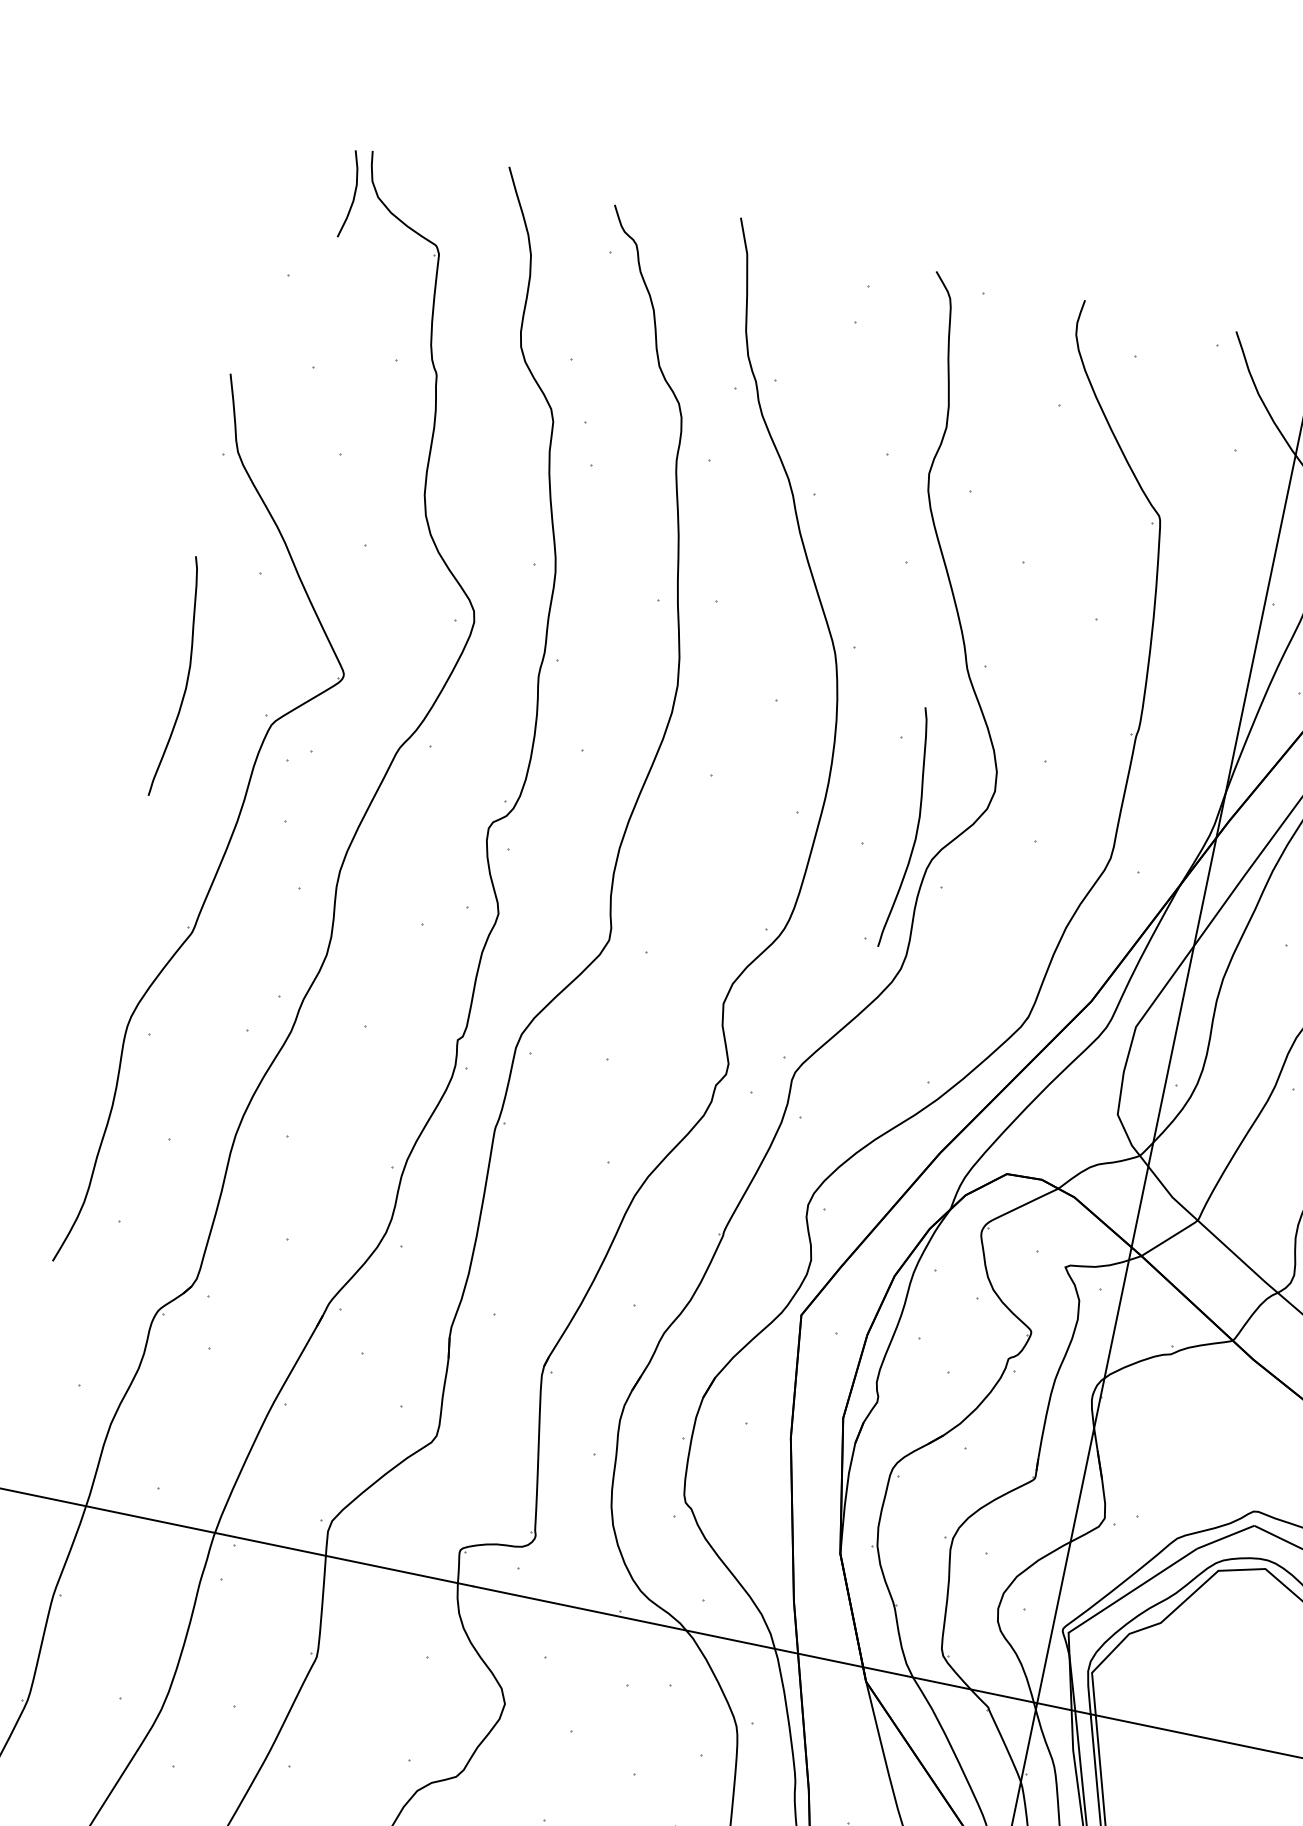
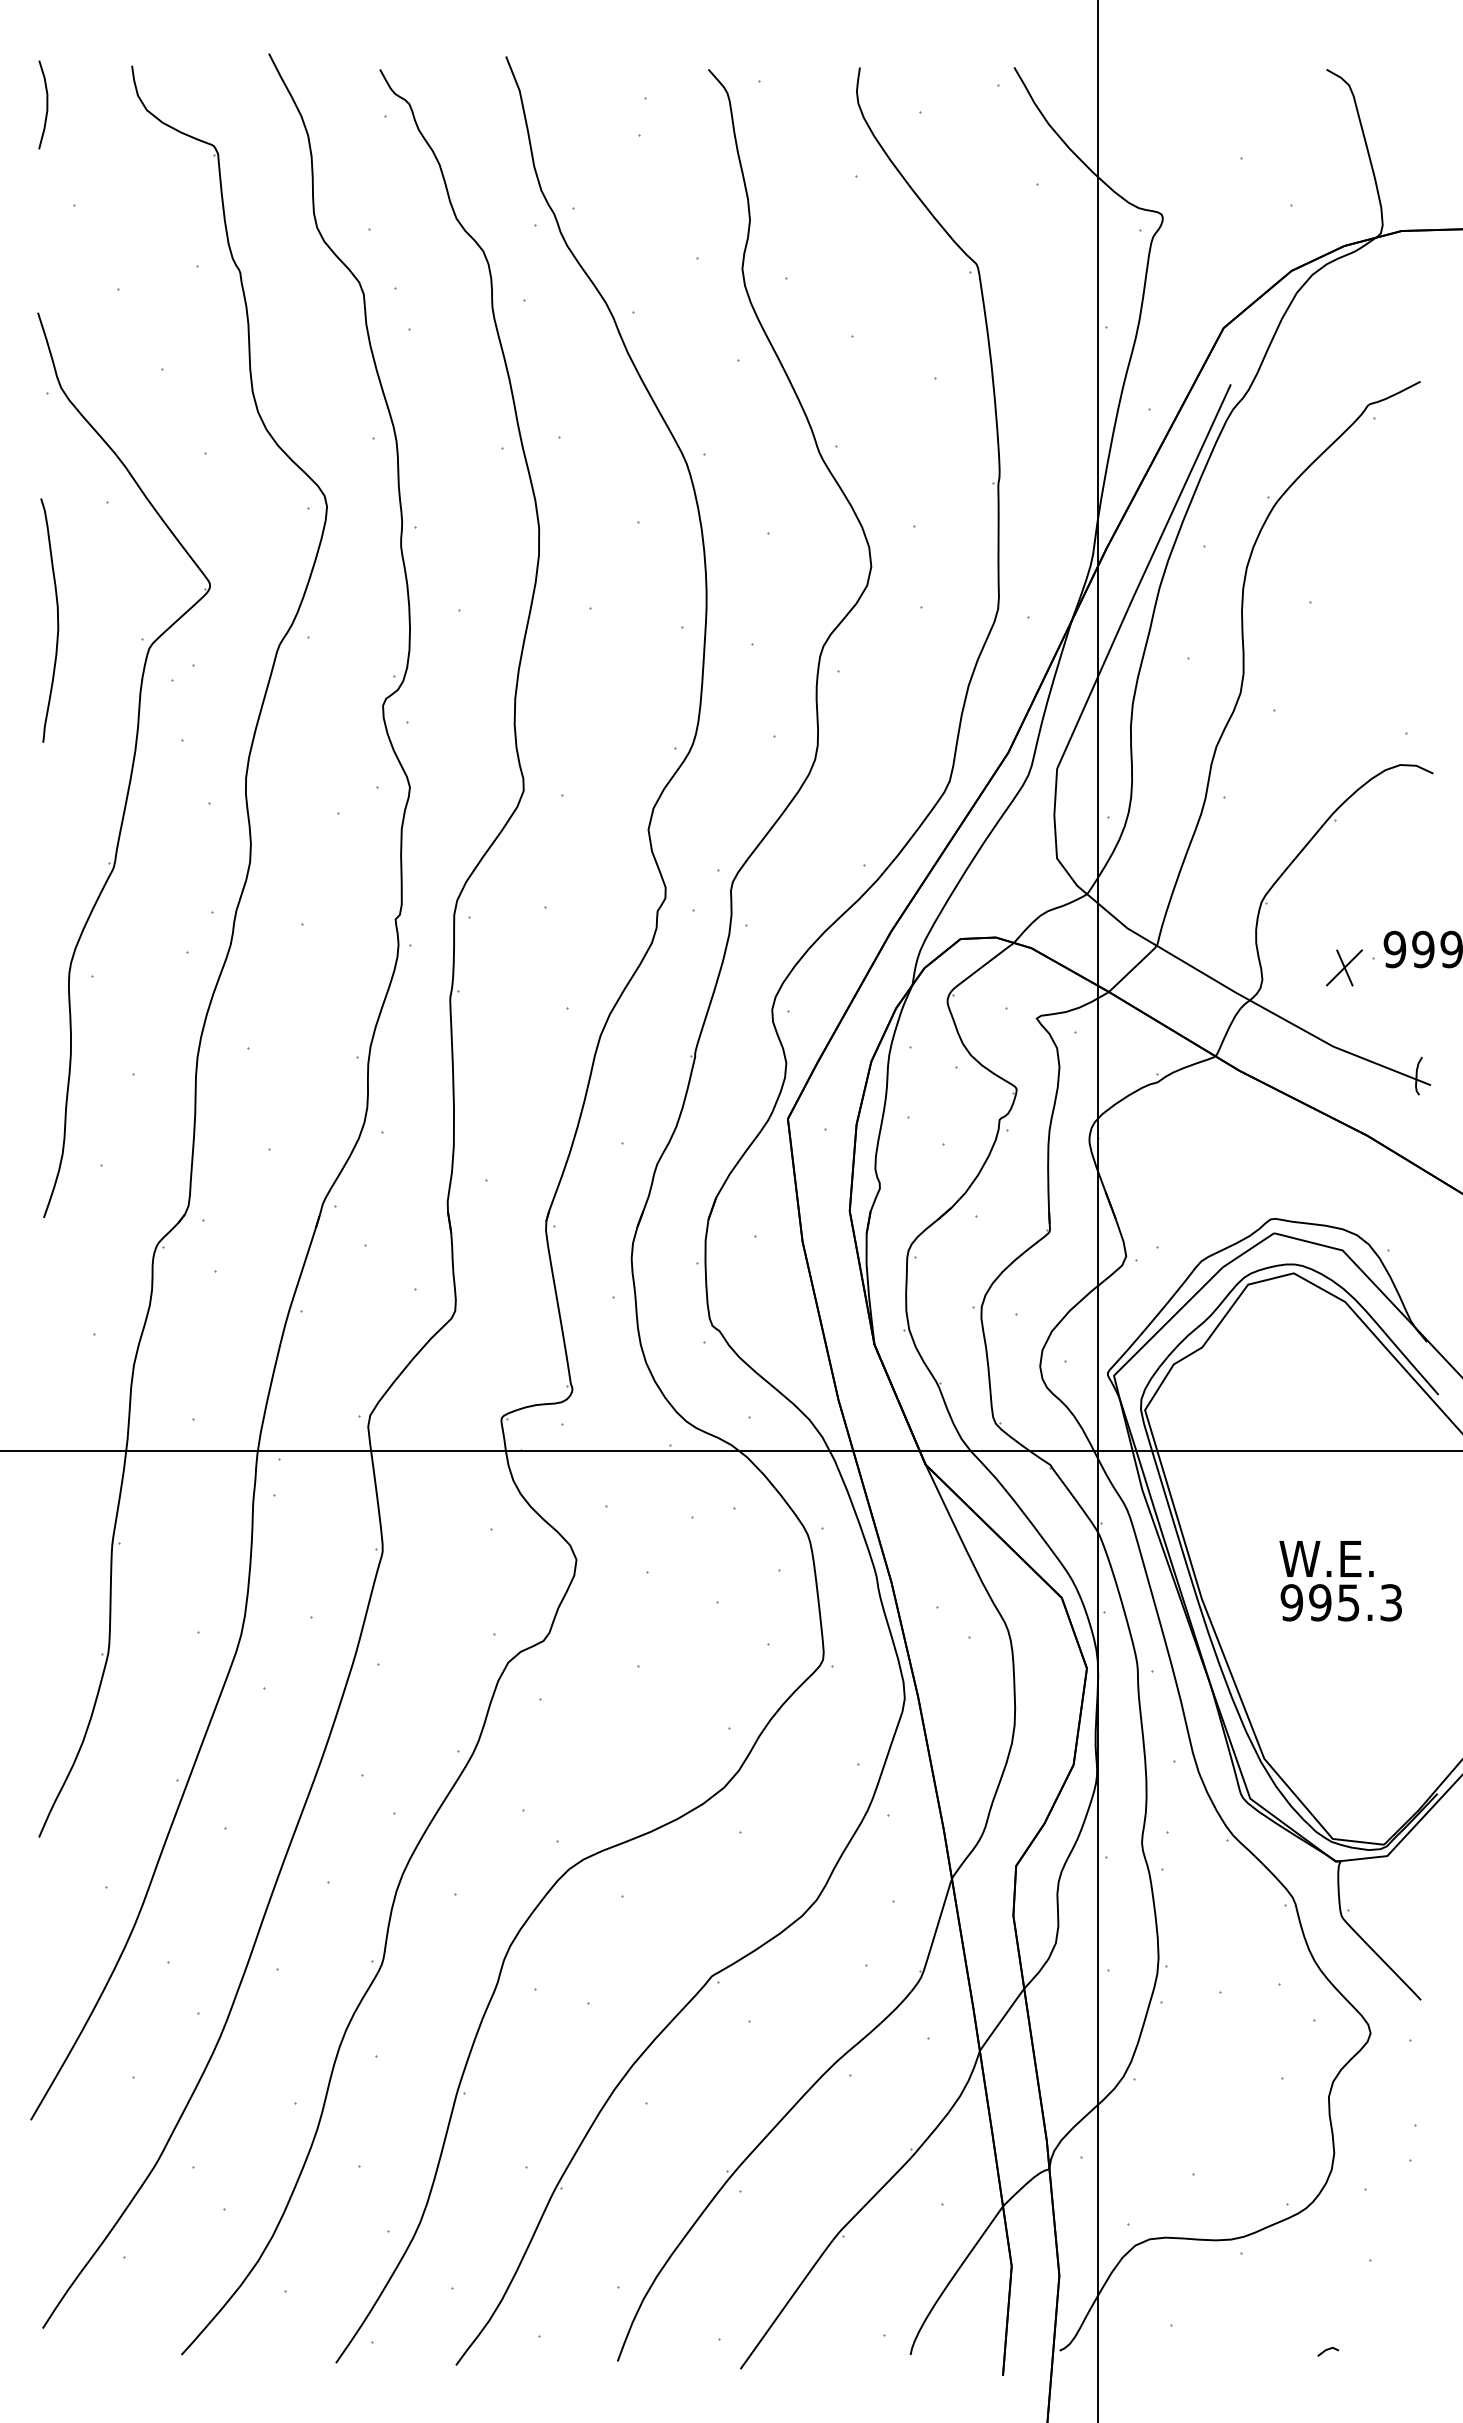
curve: (353, 194) -> (46, 104), moved
curve: (916, 830) -> (802, 620), removed

